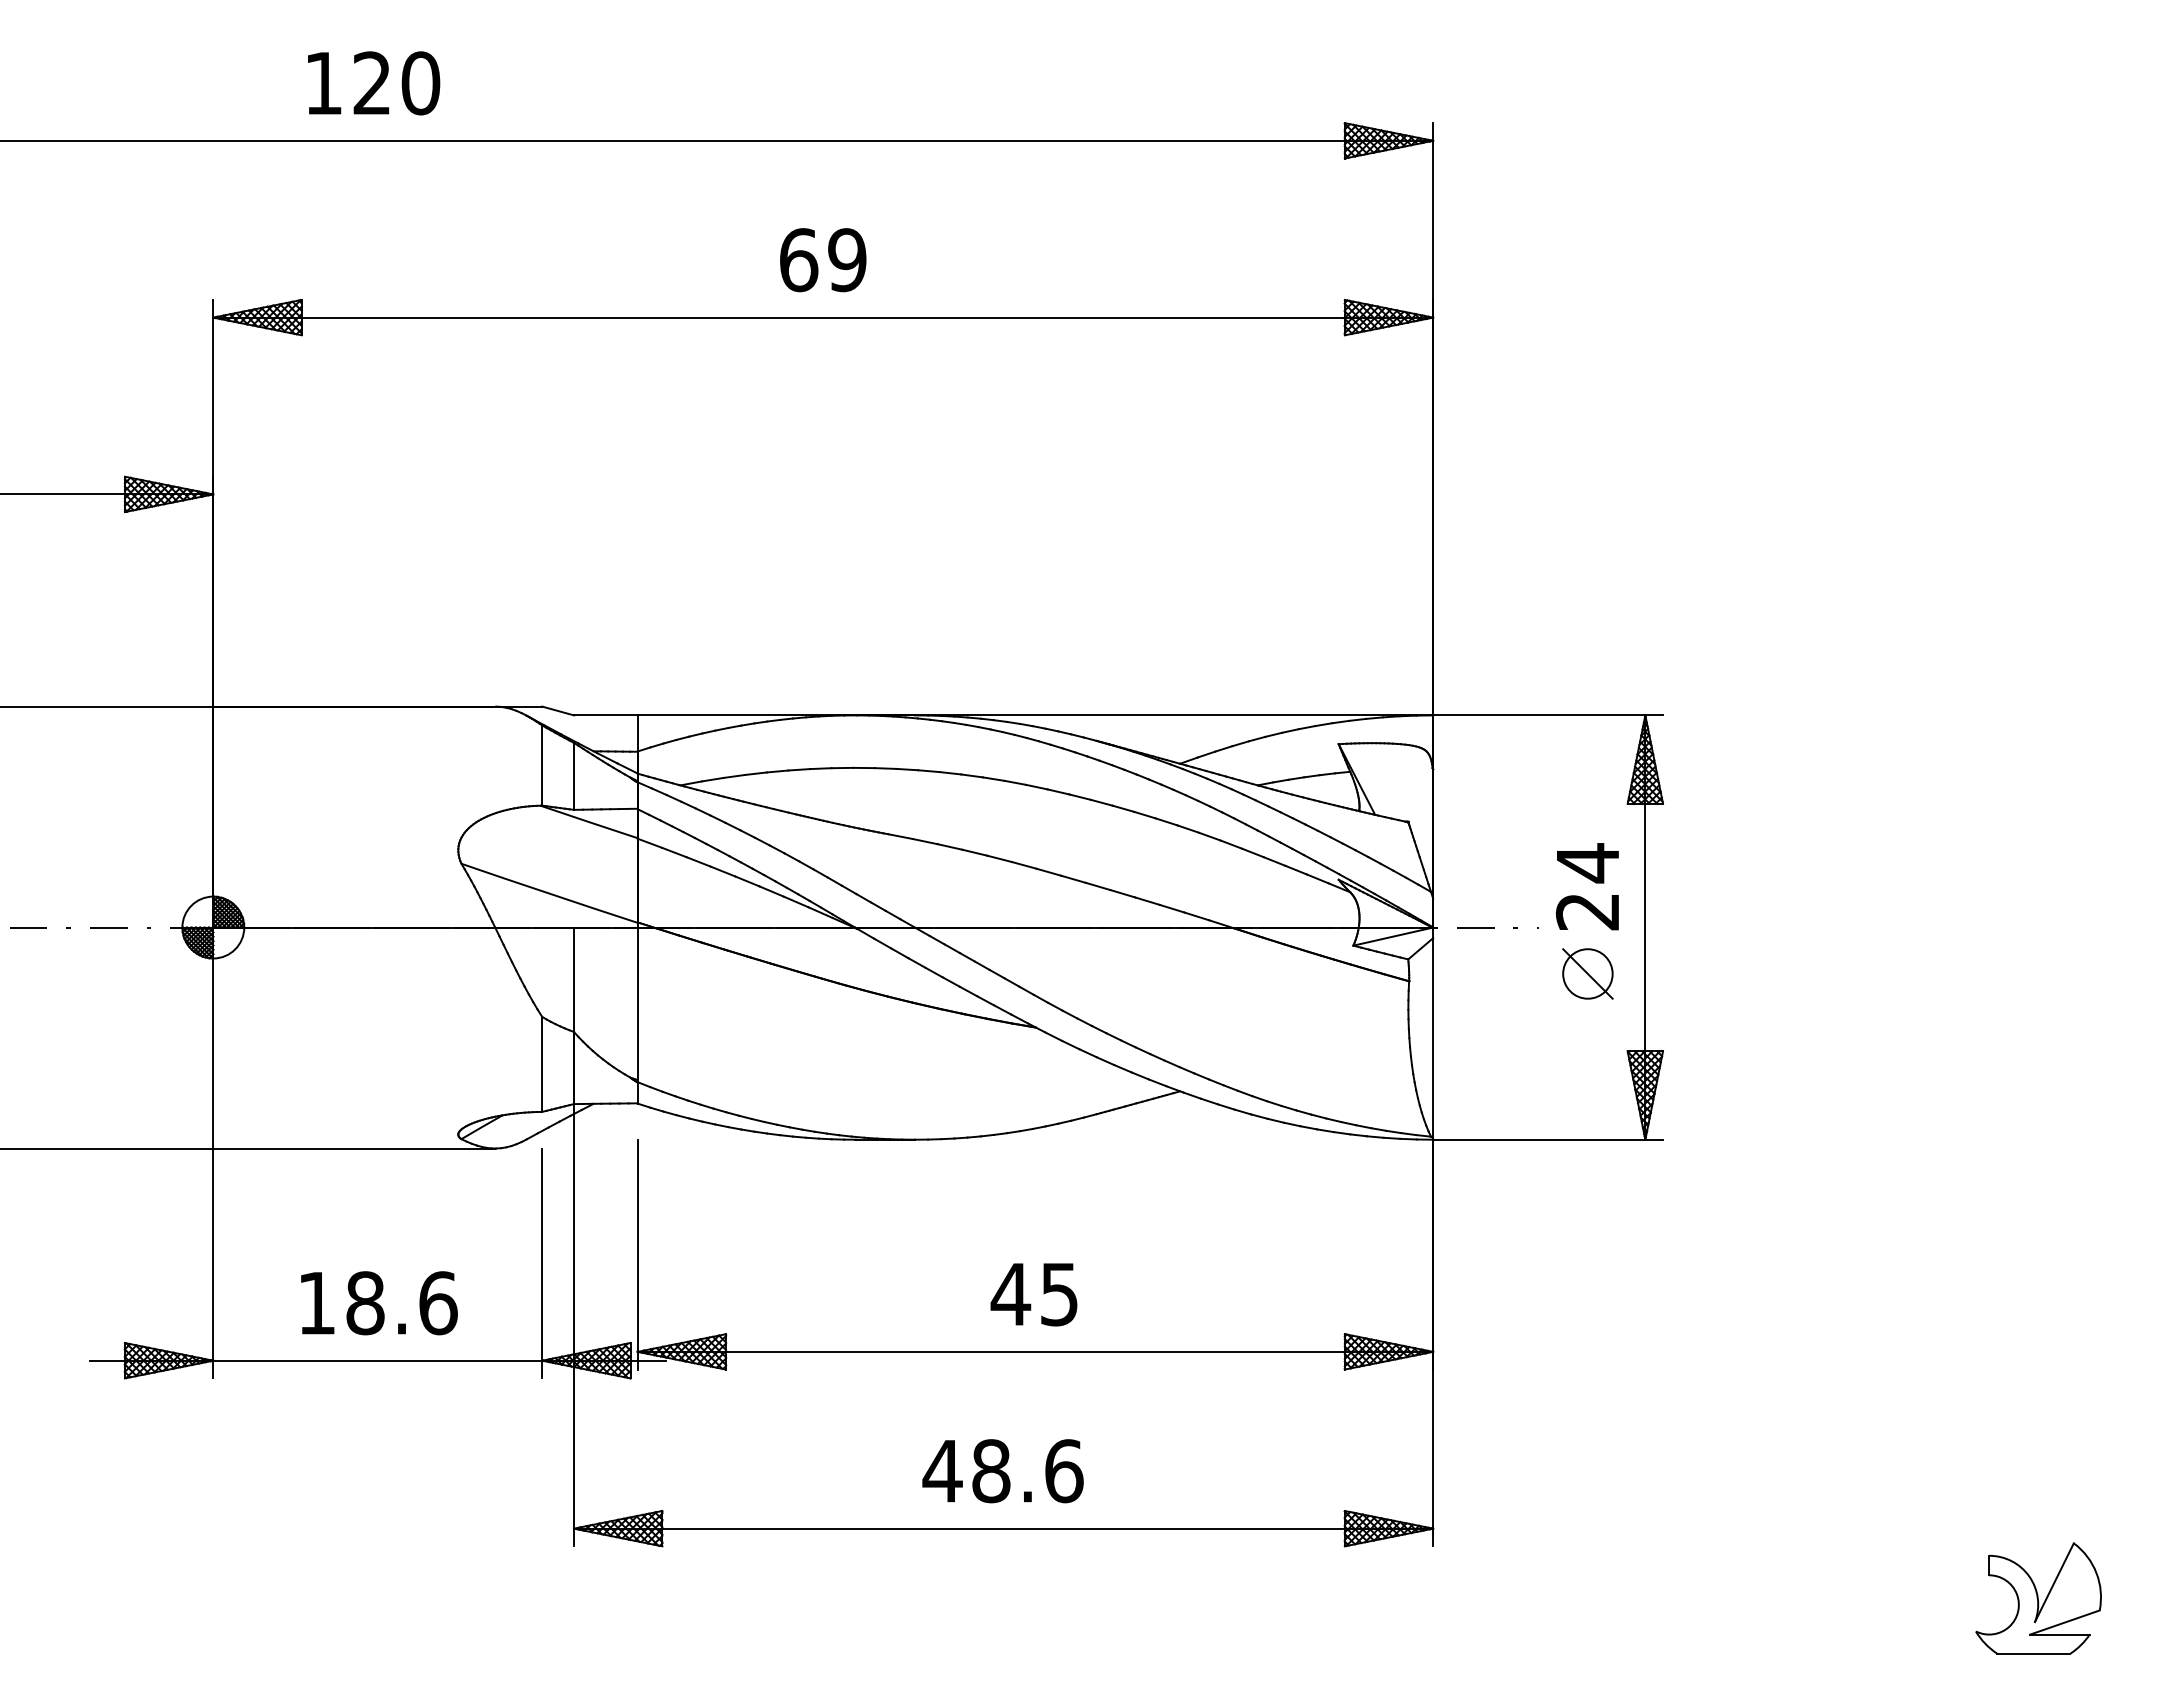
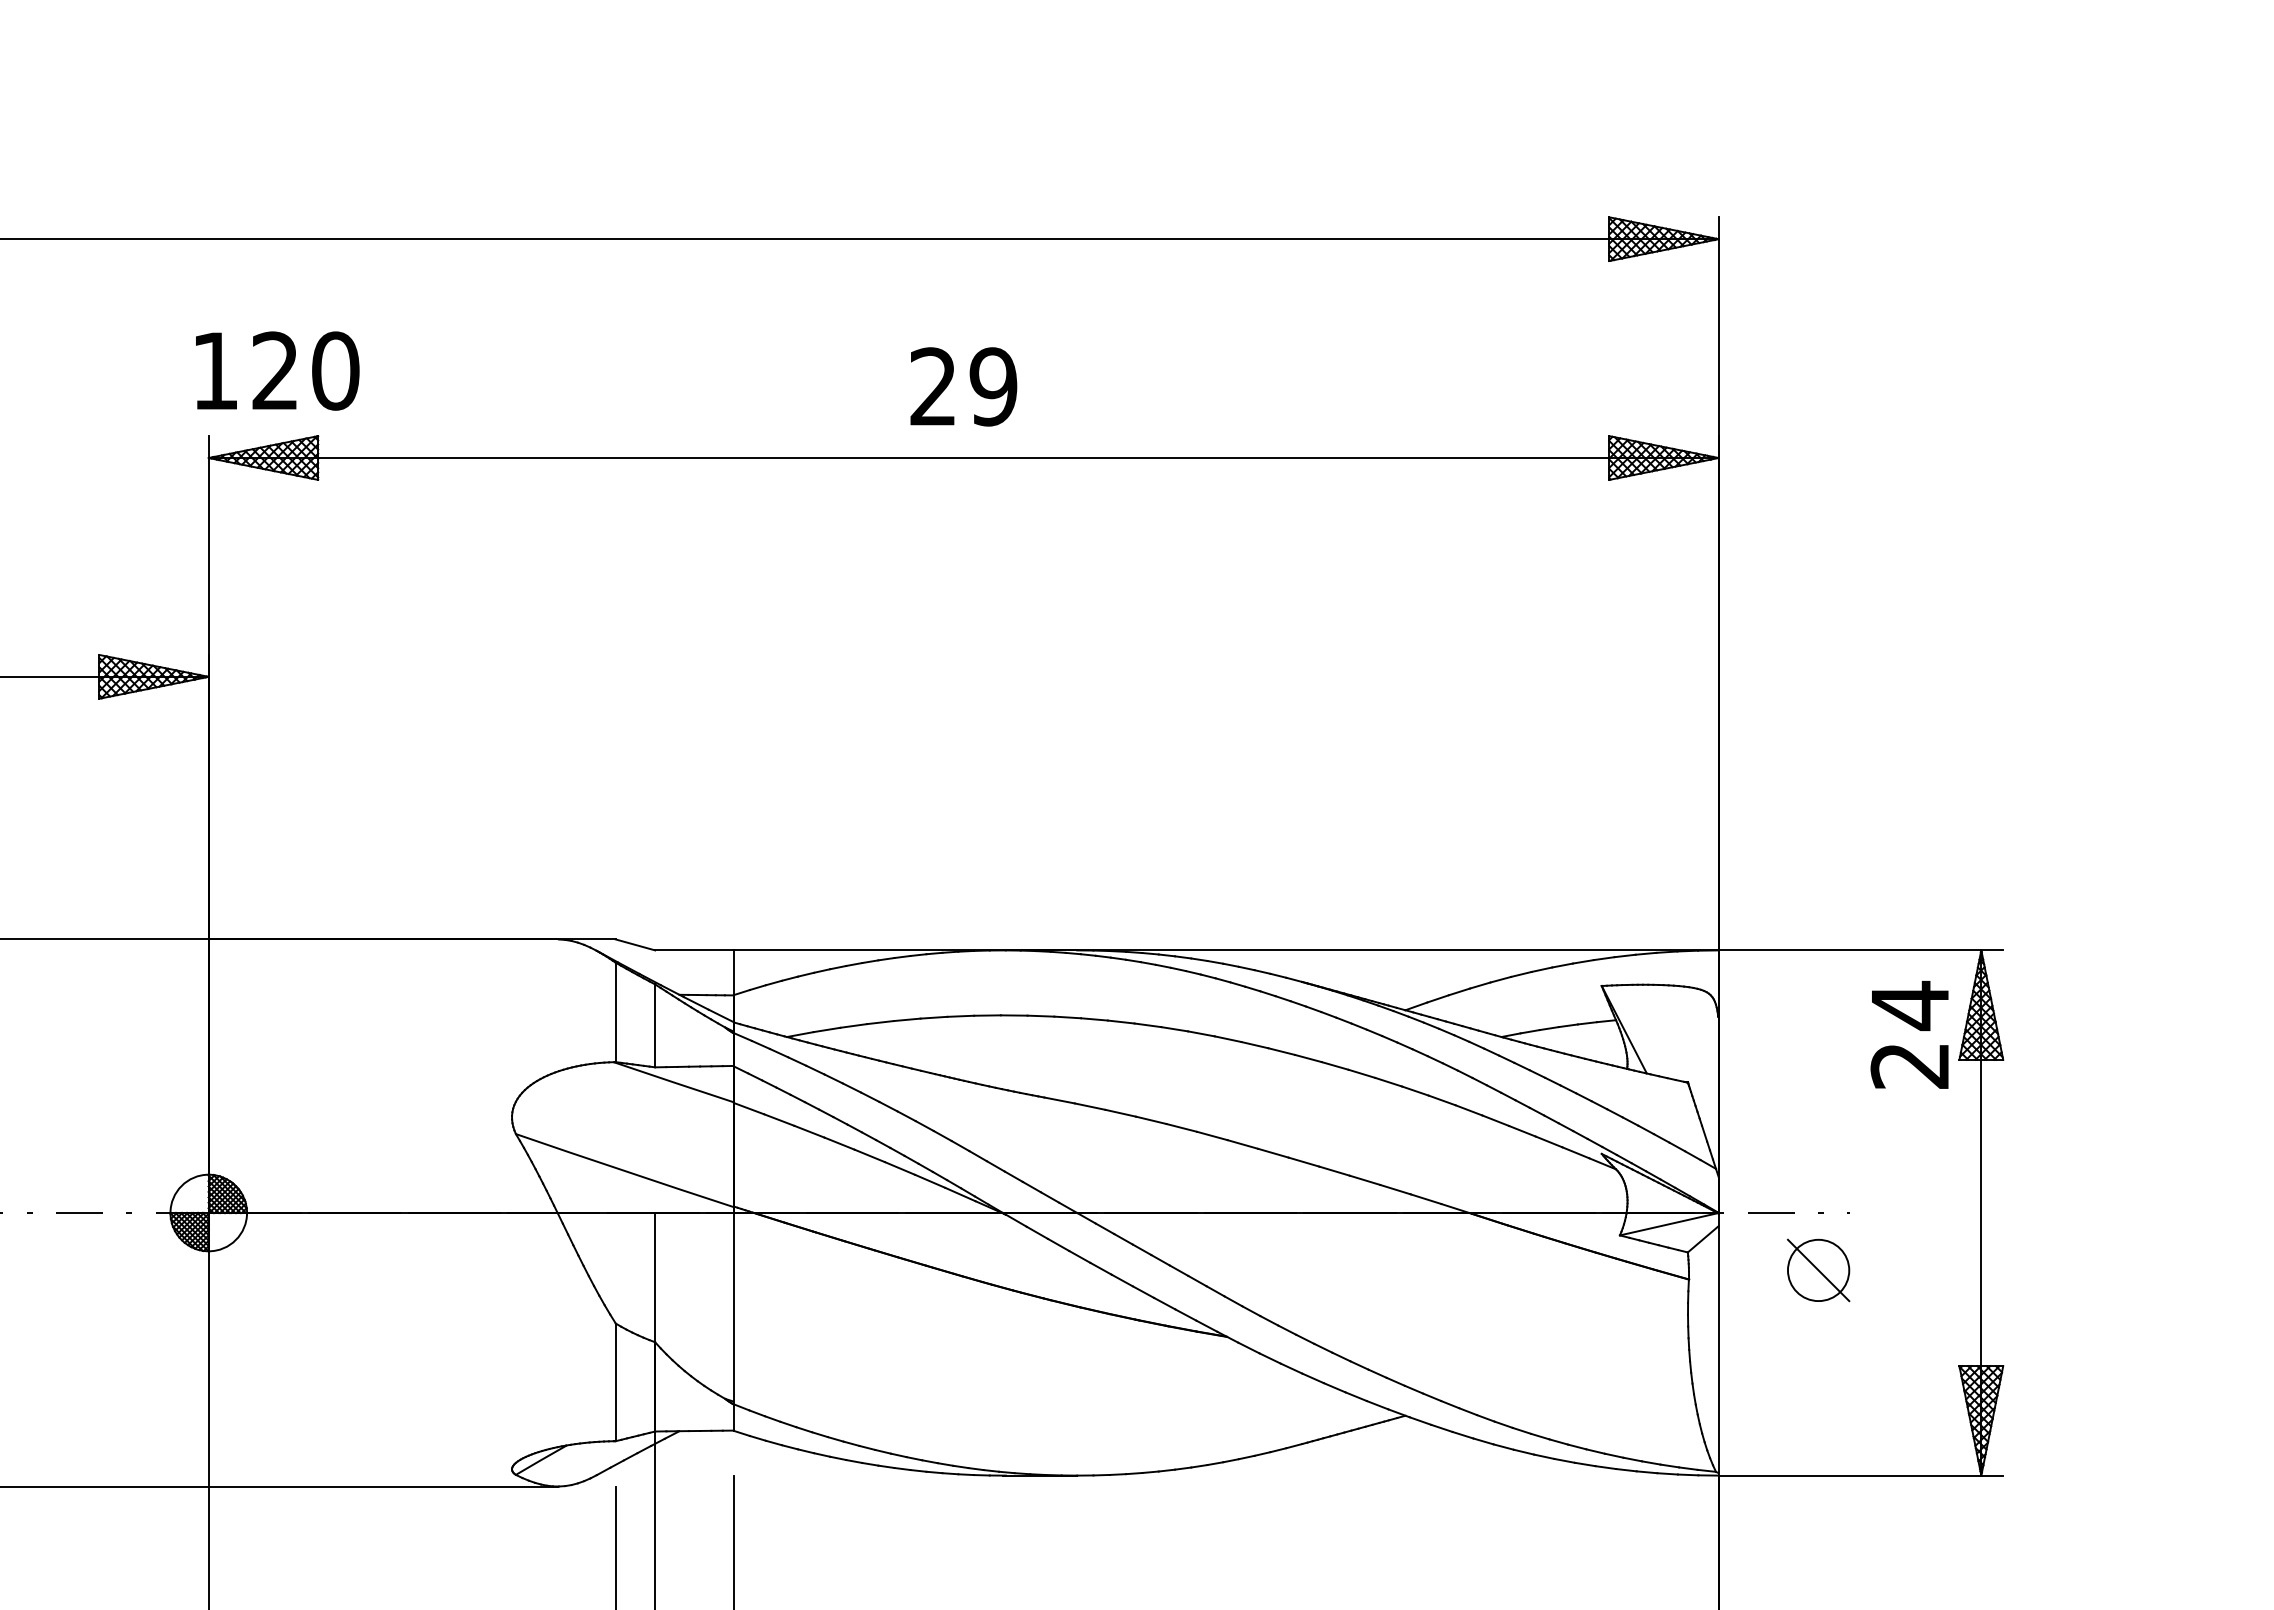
text: (374, 83) -> (278, 371), moved
text: (799, 260) -> (934, 387), 69 -> 29
text: (1587, 886) -> (1909, 1034), moved
part: (1587, 973) -> (1818, 1269), moved

